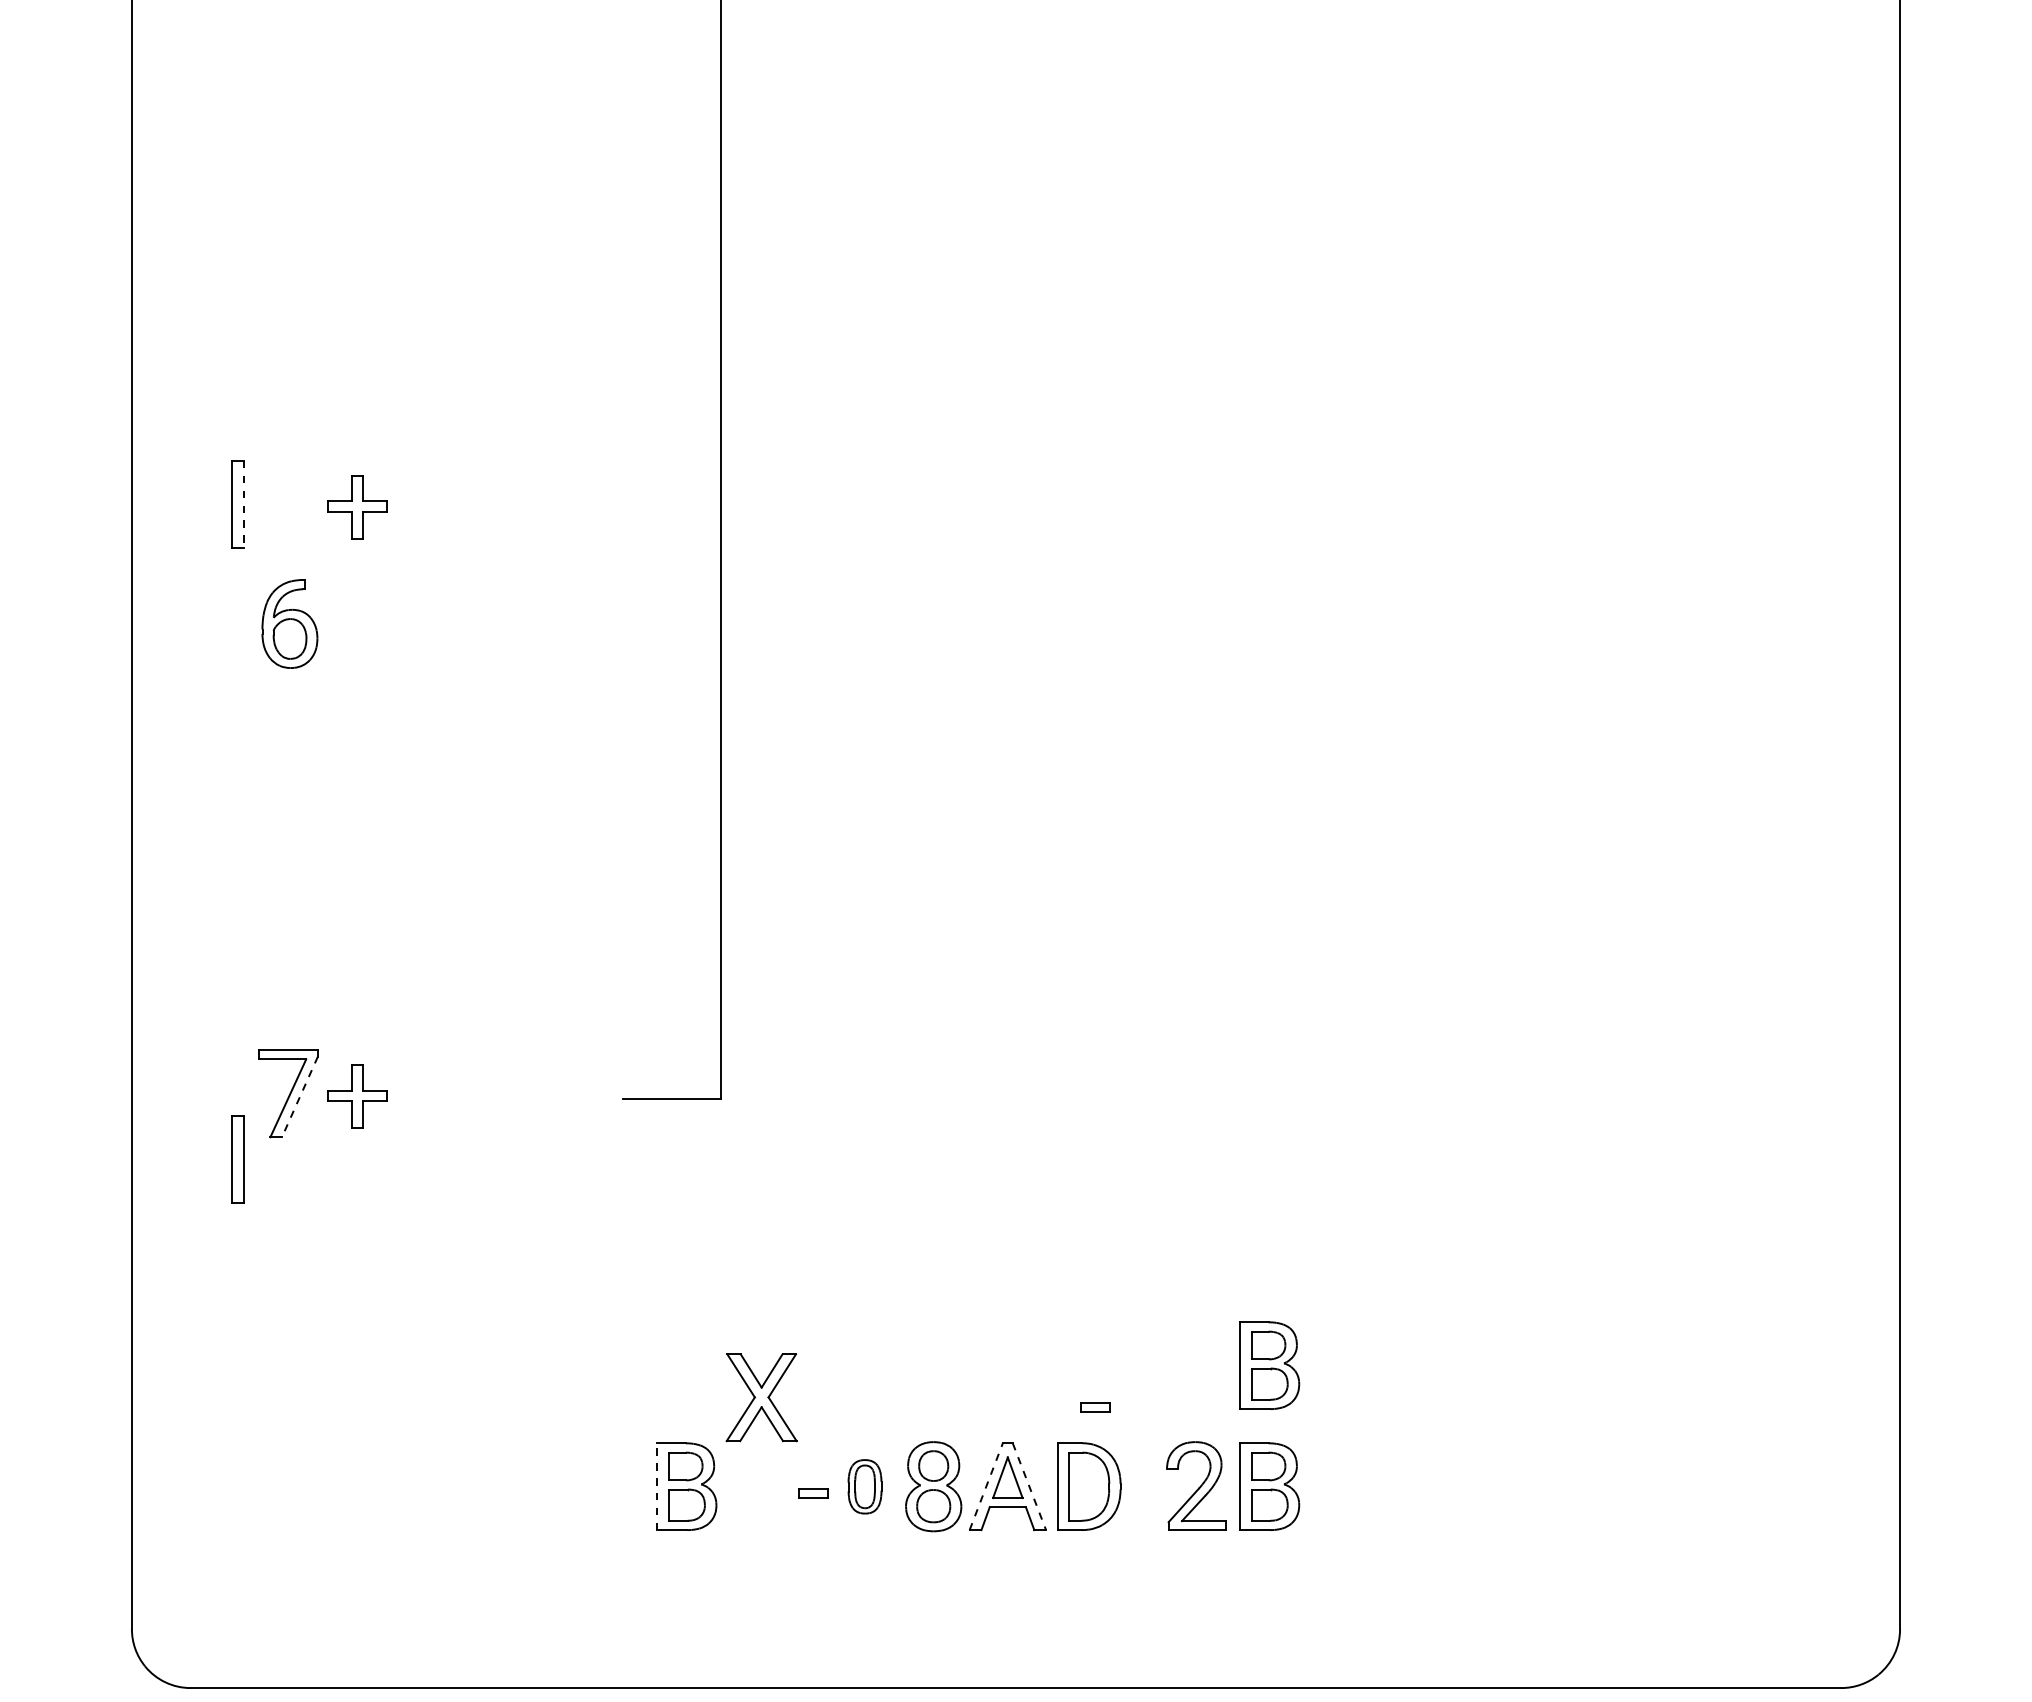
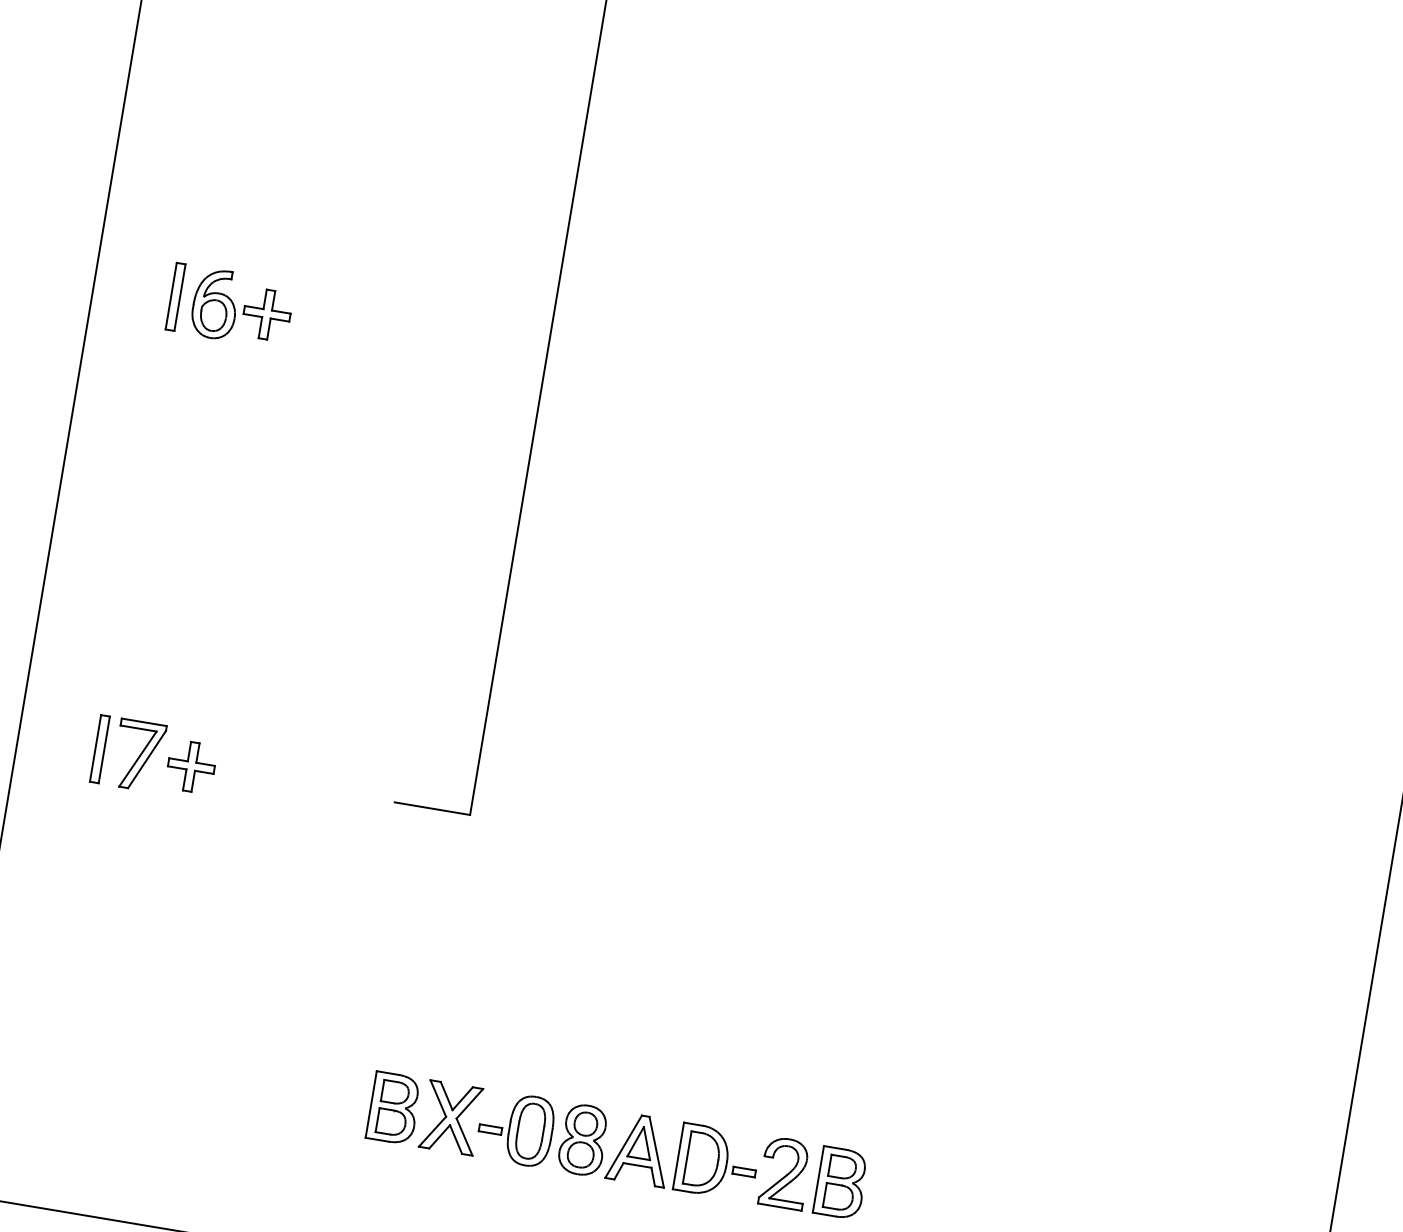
line: (243, 504) -> (179, 297), dashed -> solid
part: (289, 623) -> (215, 303), moved
line: (299, 1097) -> (146, 759), dashed -> solid
part: (237, 1159) -> (99, 748), moved
part: (1269, 1365) -> (856, 1090), removed
part: (761, 1397) -> (451, 1117), moved
part: (1095, 1407) -> (744, 1172), moved
line: (657, 1486) -> (371, 1104), dashed -> solid
part: (864, 1486) -> (530, 1130), size x1.67
line: (986, 1486) -> (623, 1146), dashed -> solid
line: (1029, 1487) -> (656, 1152), dashed -> solid

